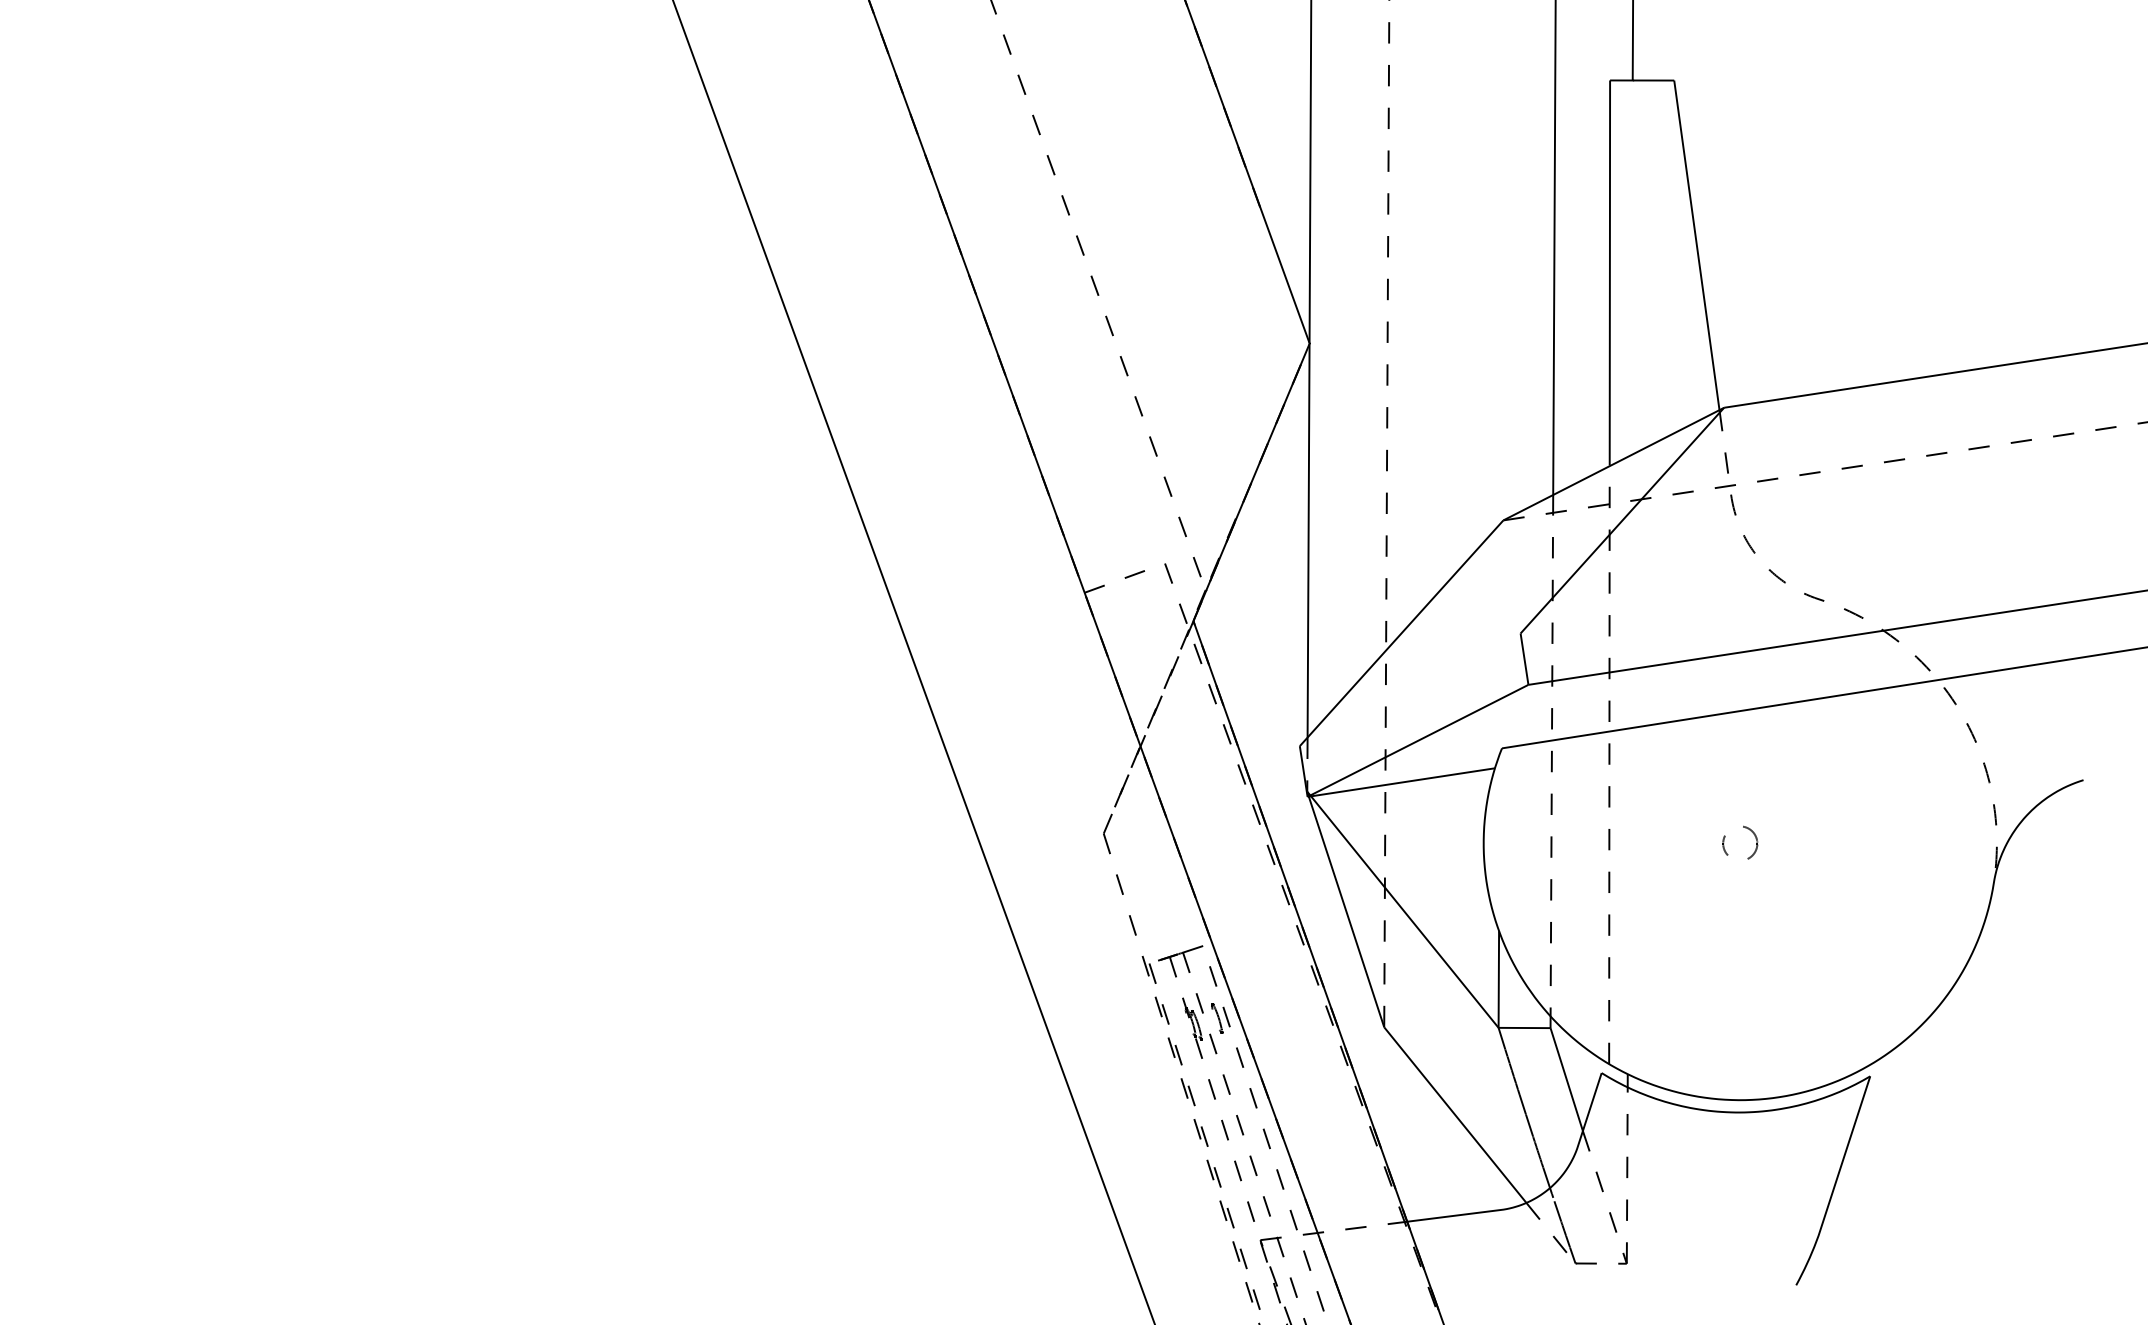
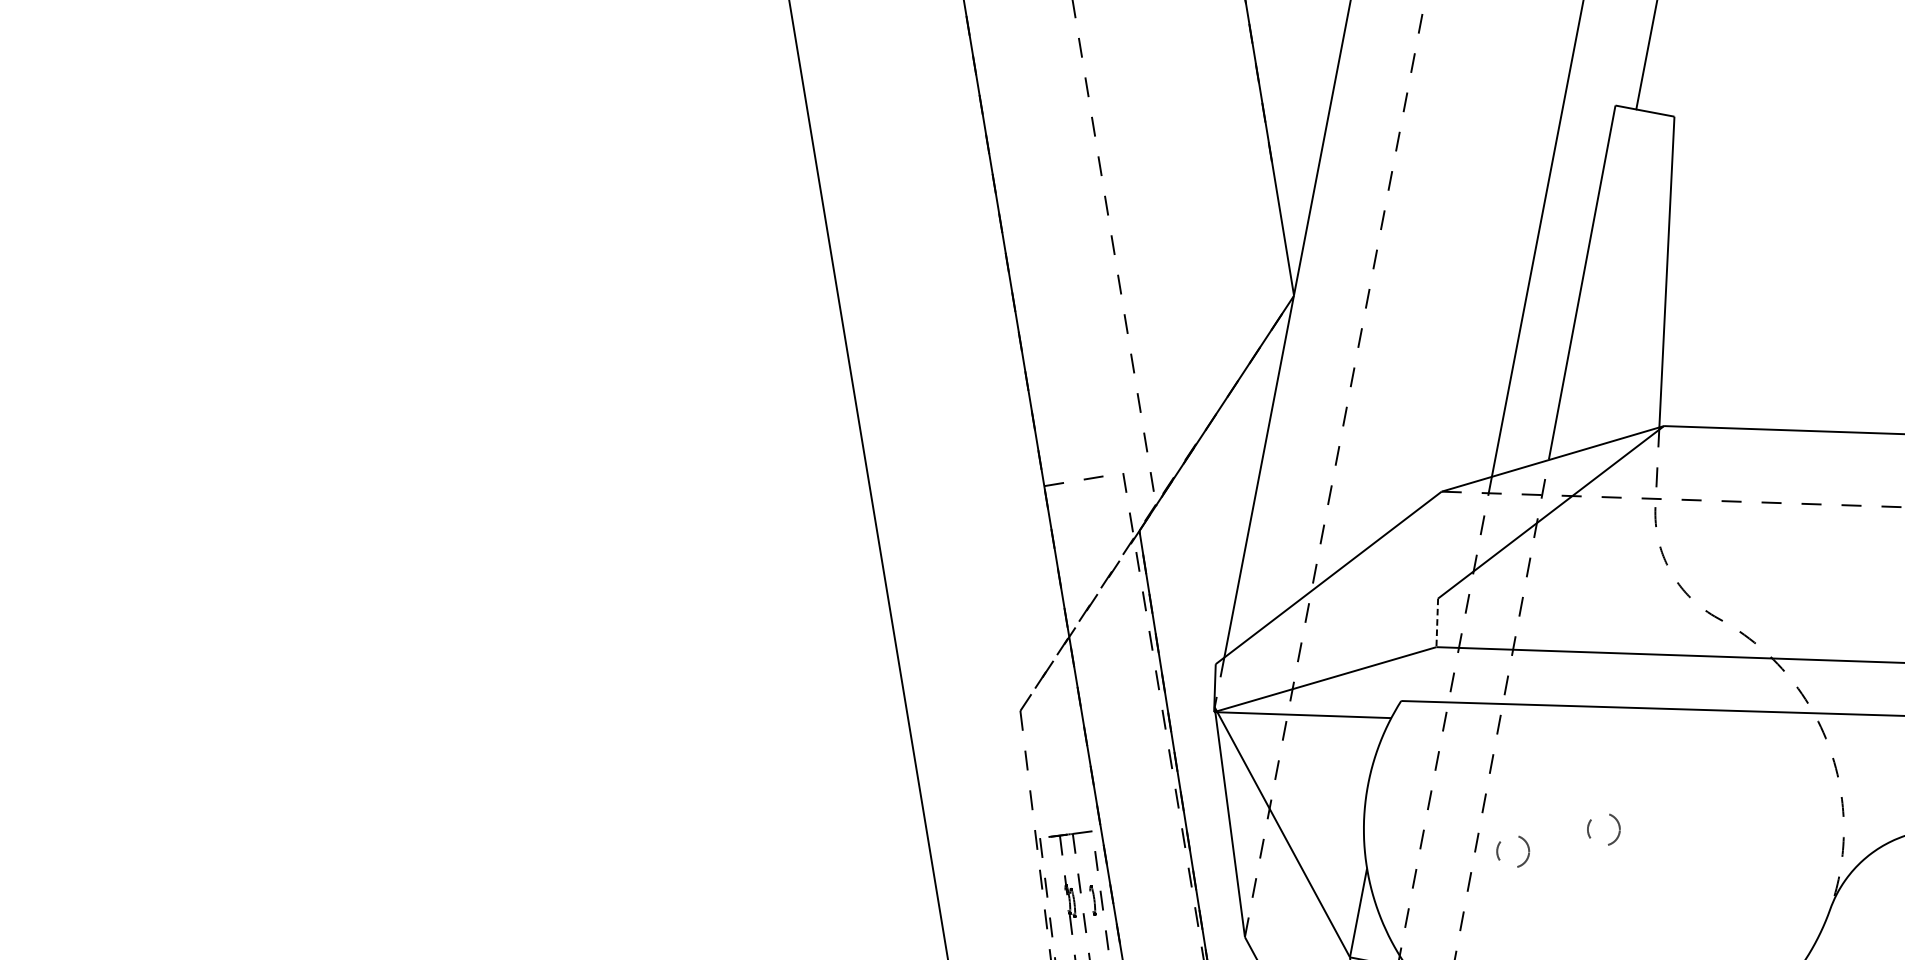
line: (1524, 659) -> (1437, 623), solid -> dashed
part: (1656, 870) -> (1522, 839), added

